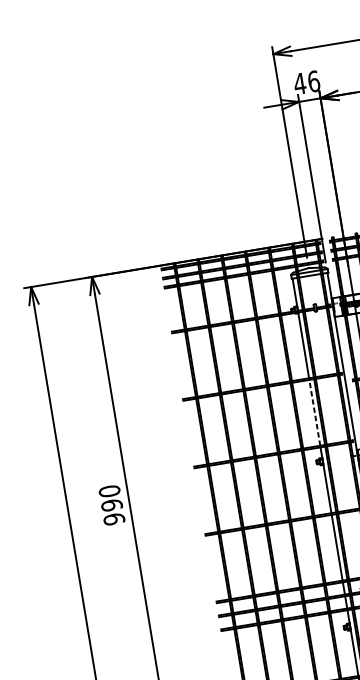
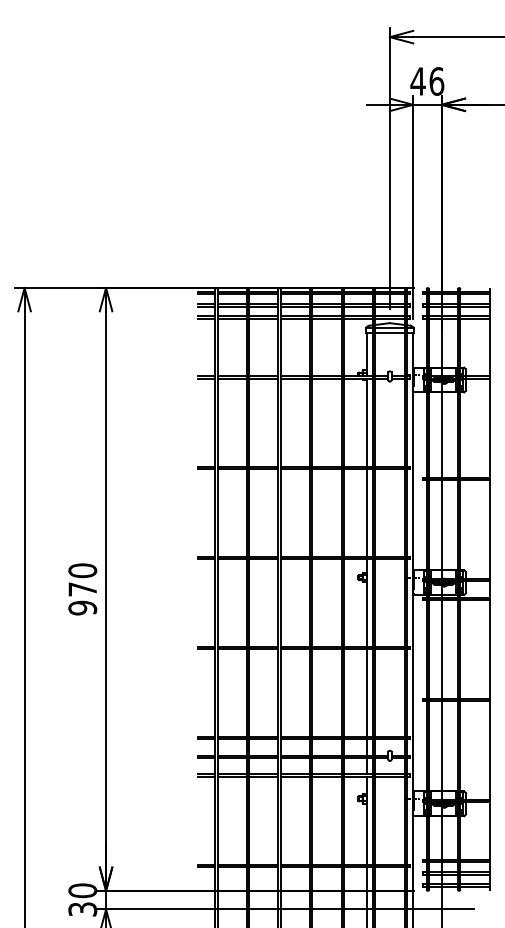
line: (314, 412) -> (366, 512), dashed -> solid
text: (111, 505) -> (82, 589), 990 -> 970

